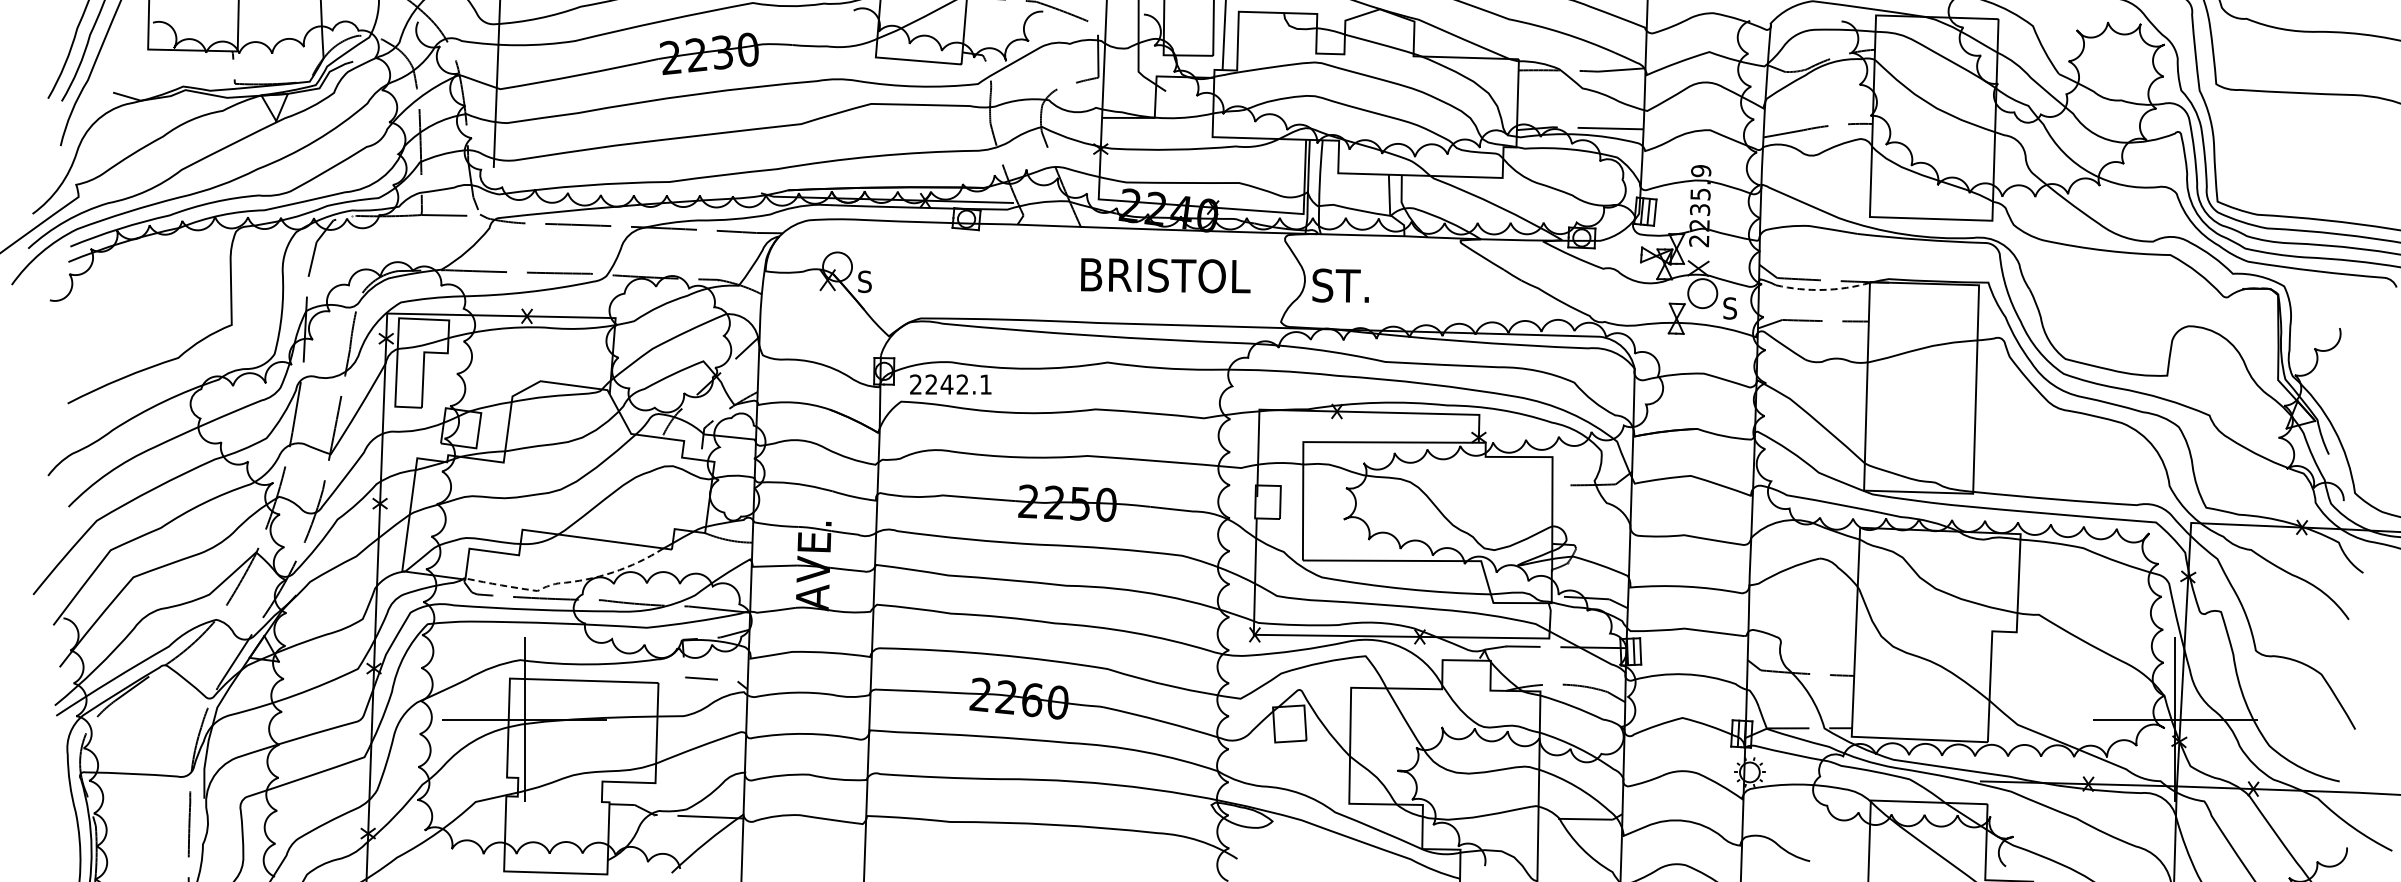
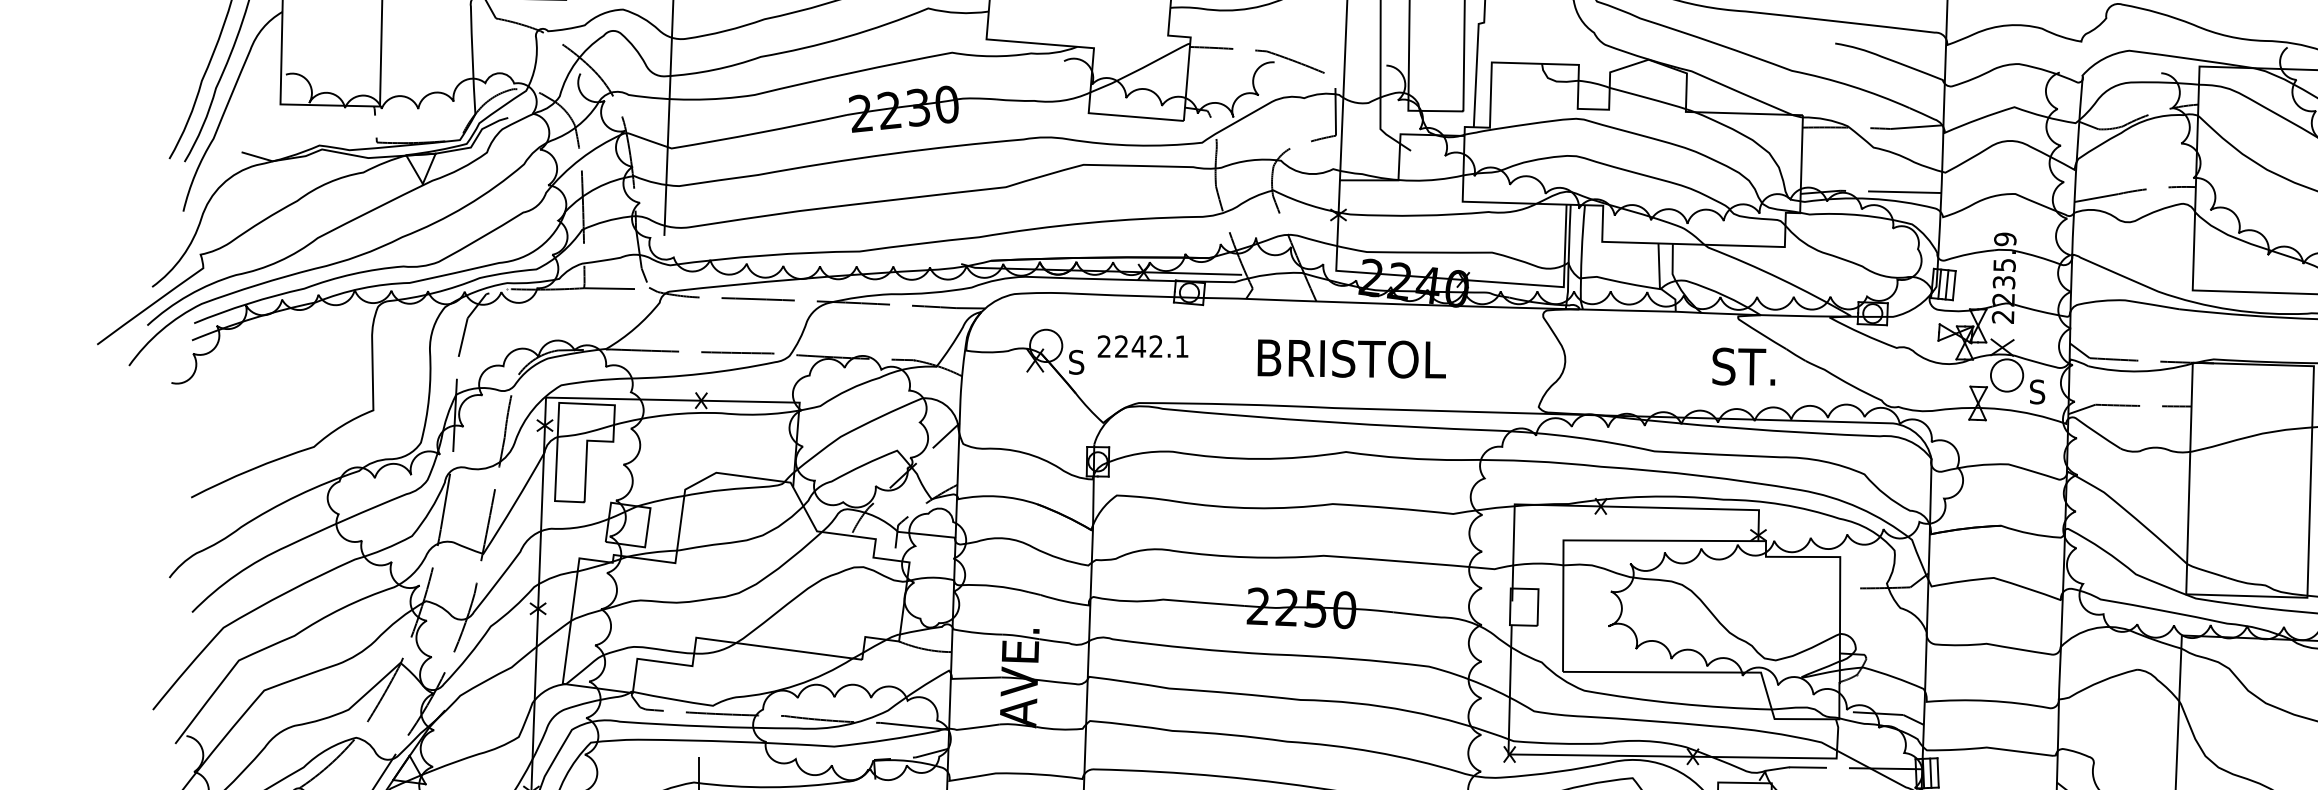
text: (1165, 275) -> (1351, 358), moved
text: (1340, 285) -> (1743, 366), moved
line: (1823, 289) -> (2141, 370), dashed -> solid
text: (950, 384) -> (1142, 346), moved
line: (563, 582) -> (741, 696), dashed -> solid

